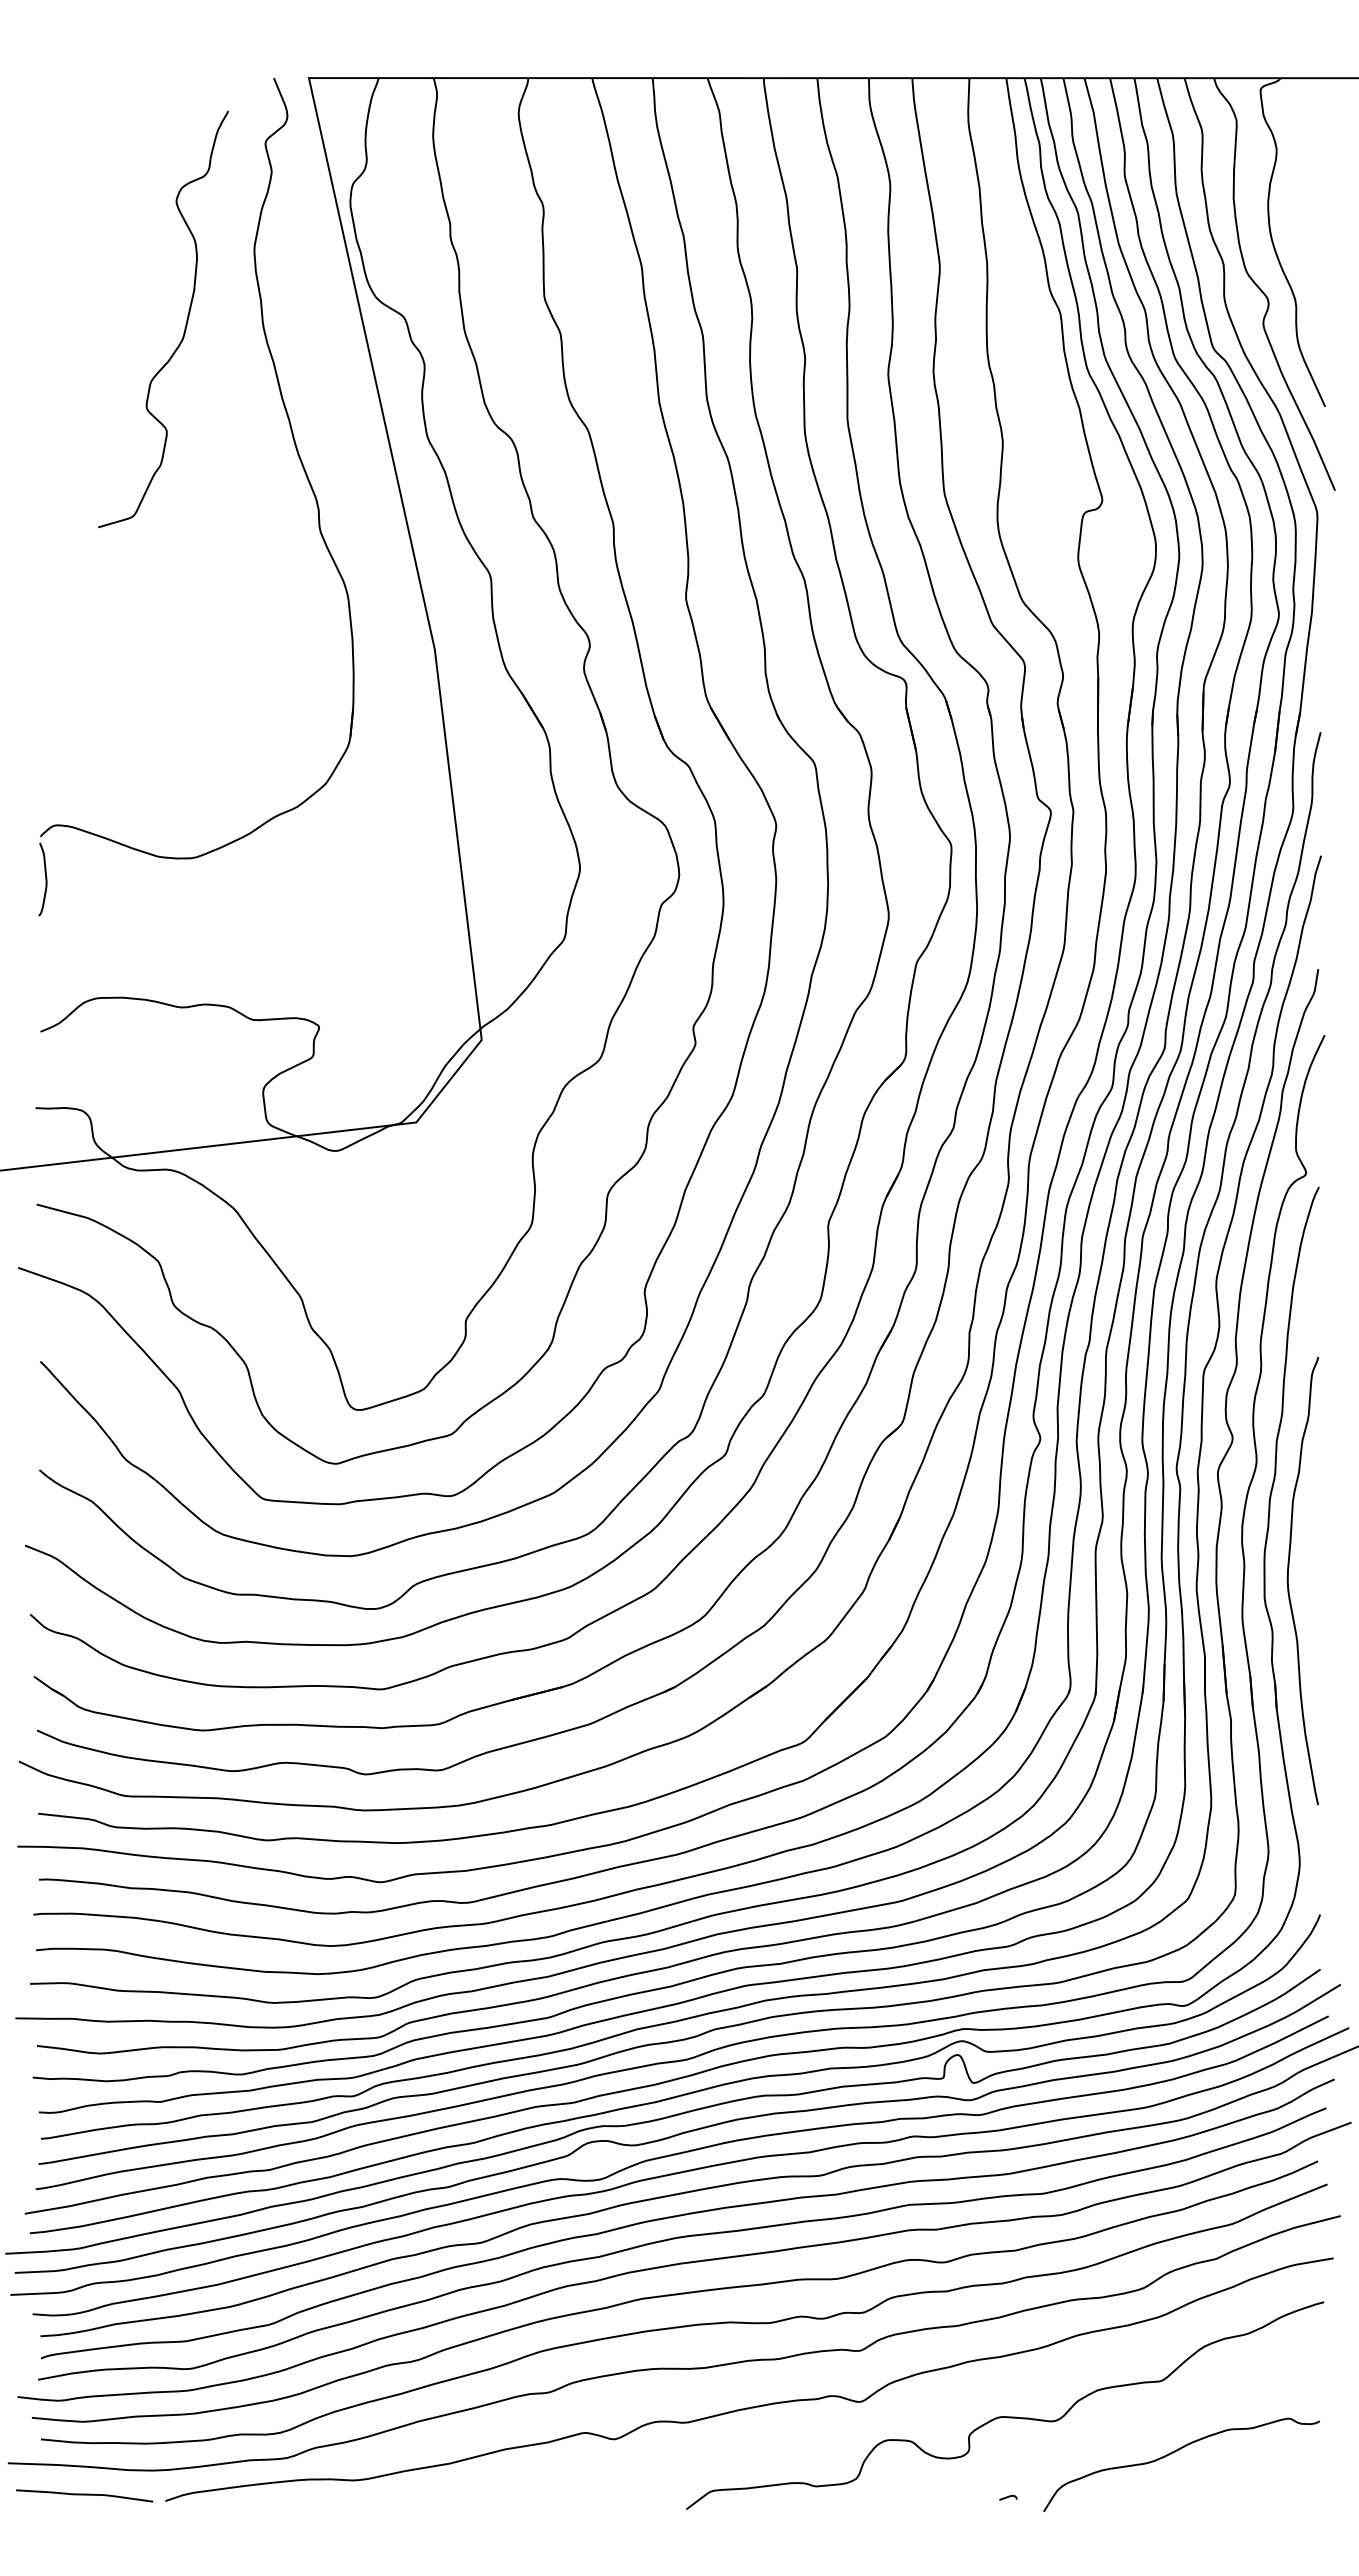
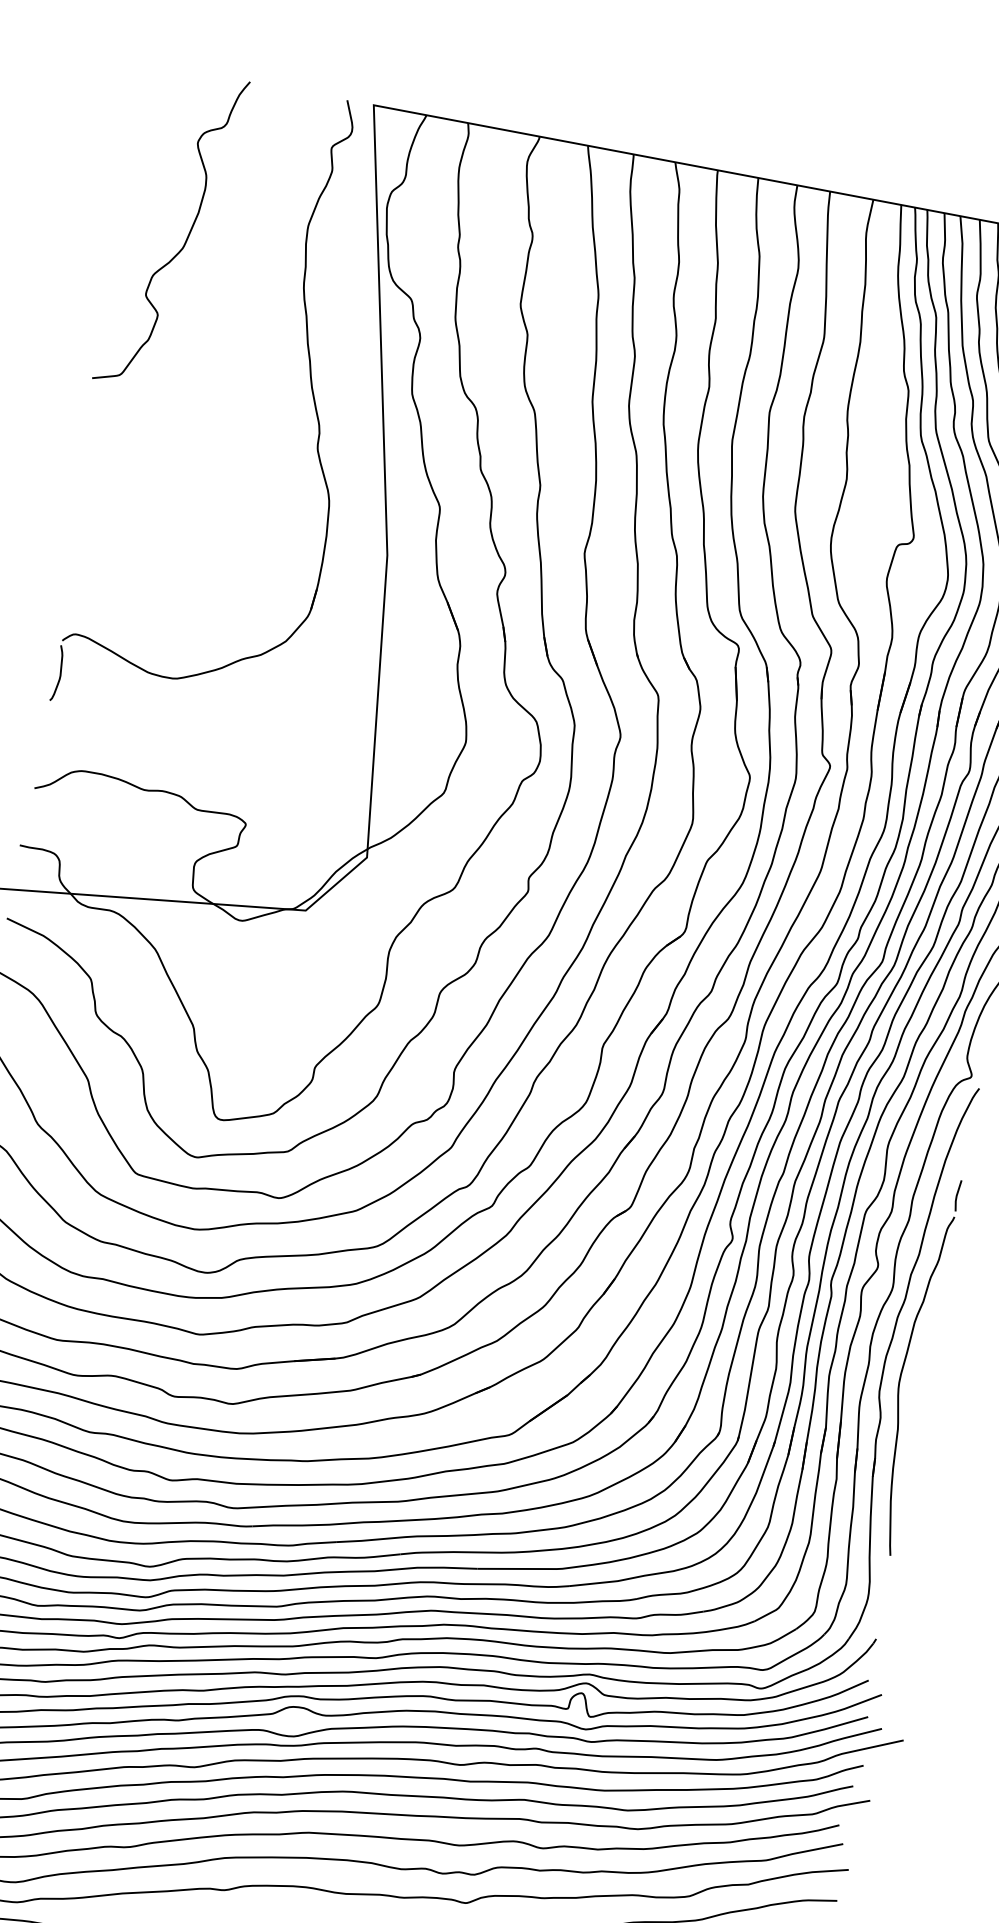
curve: (185, 323) -> (187, 236), moved
line: (1317, 1328) -> (957, 1195), added

